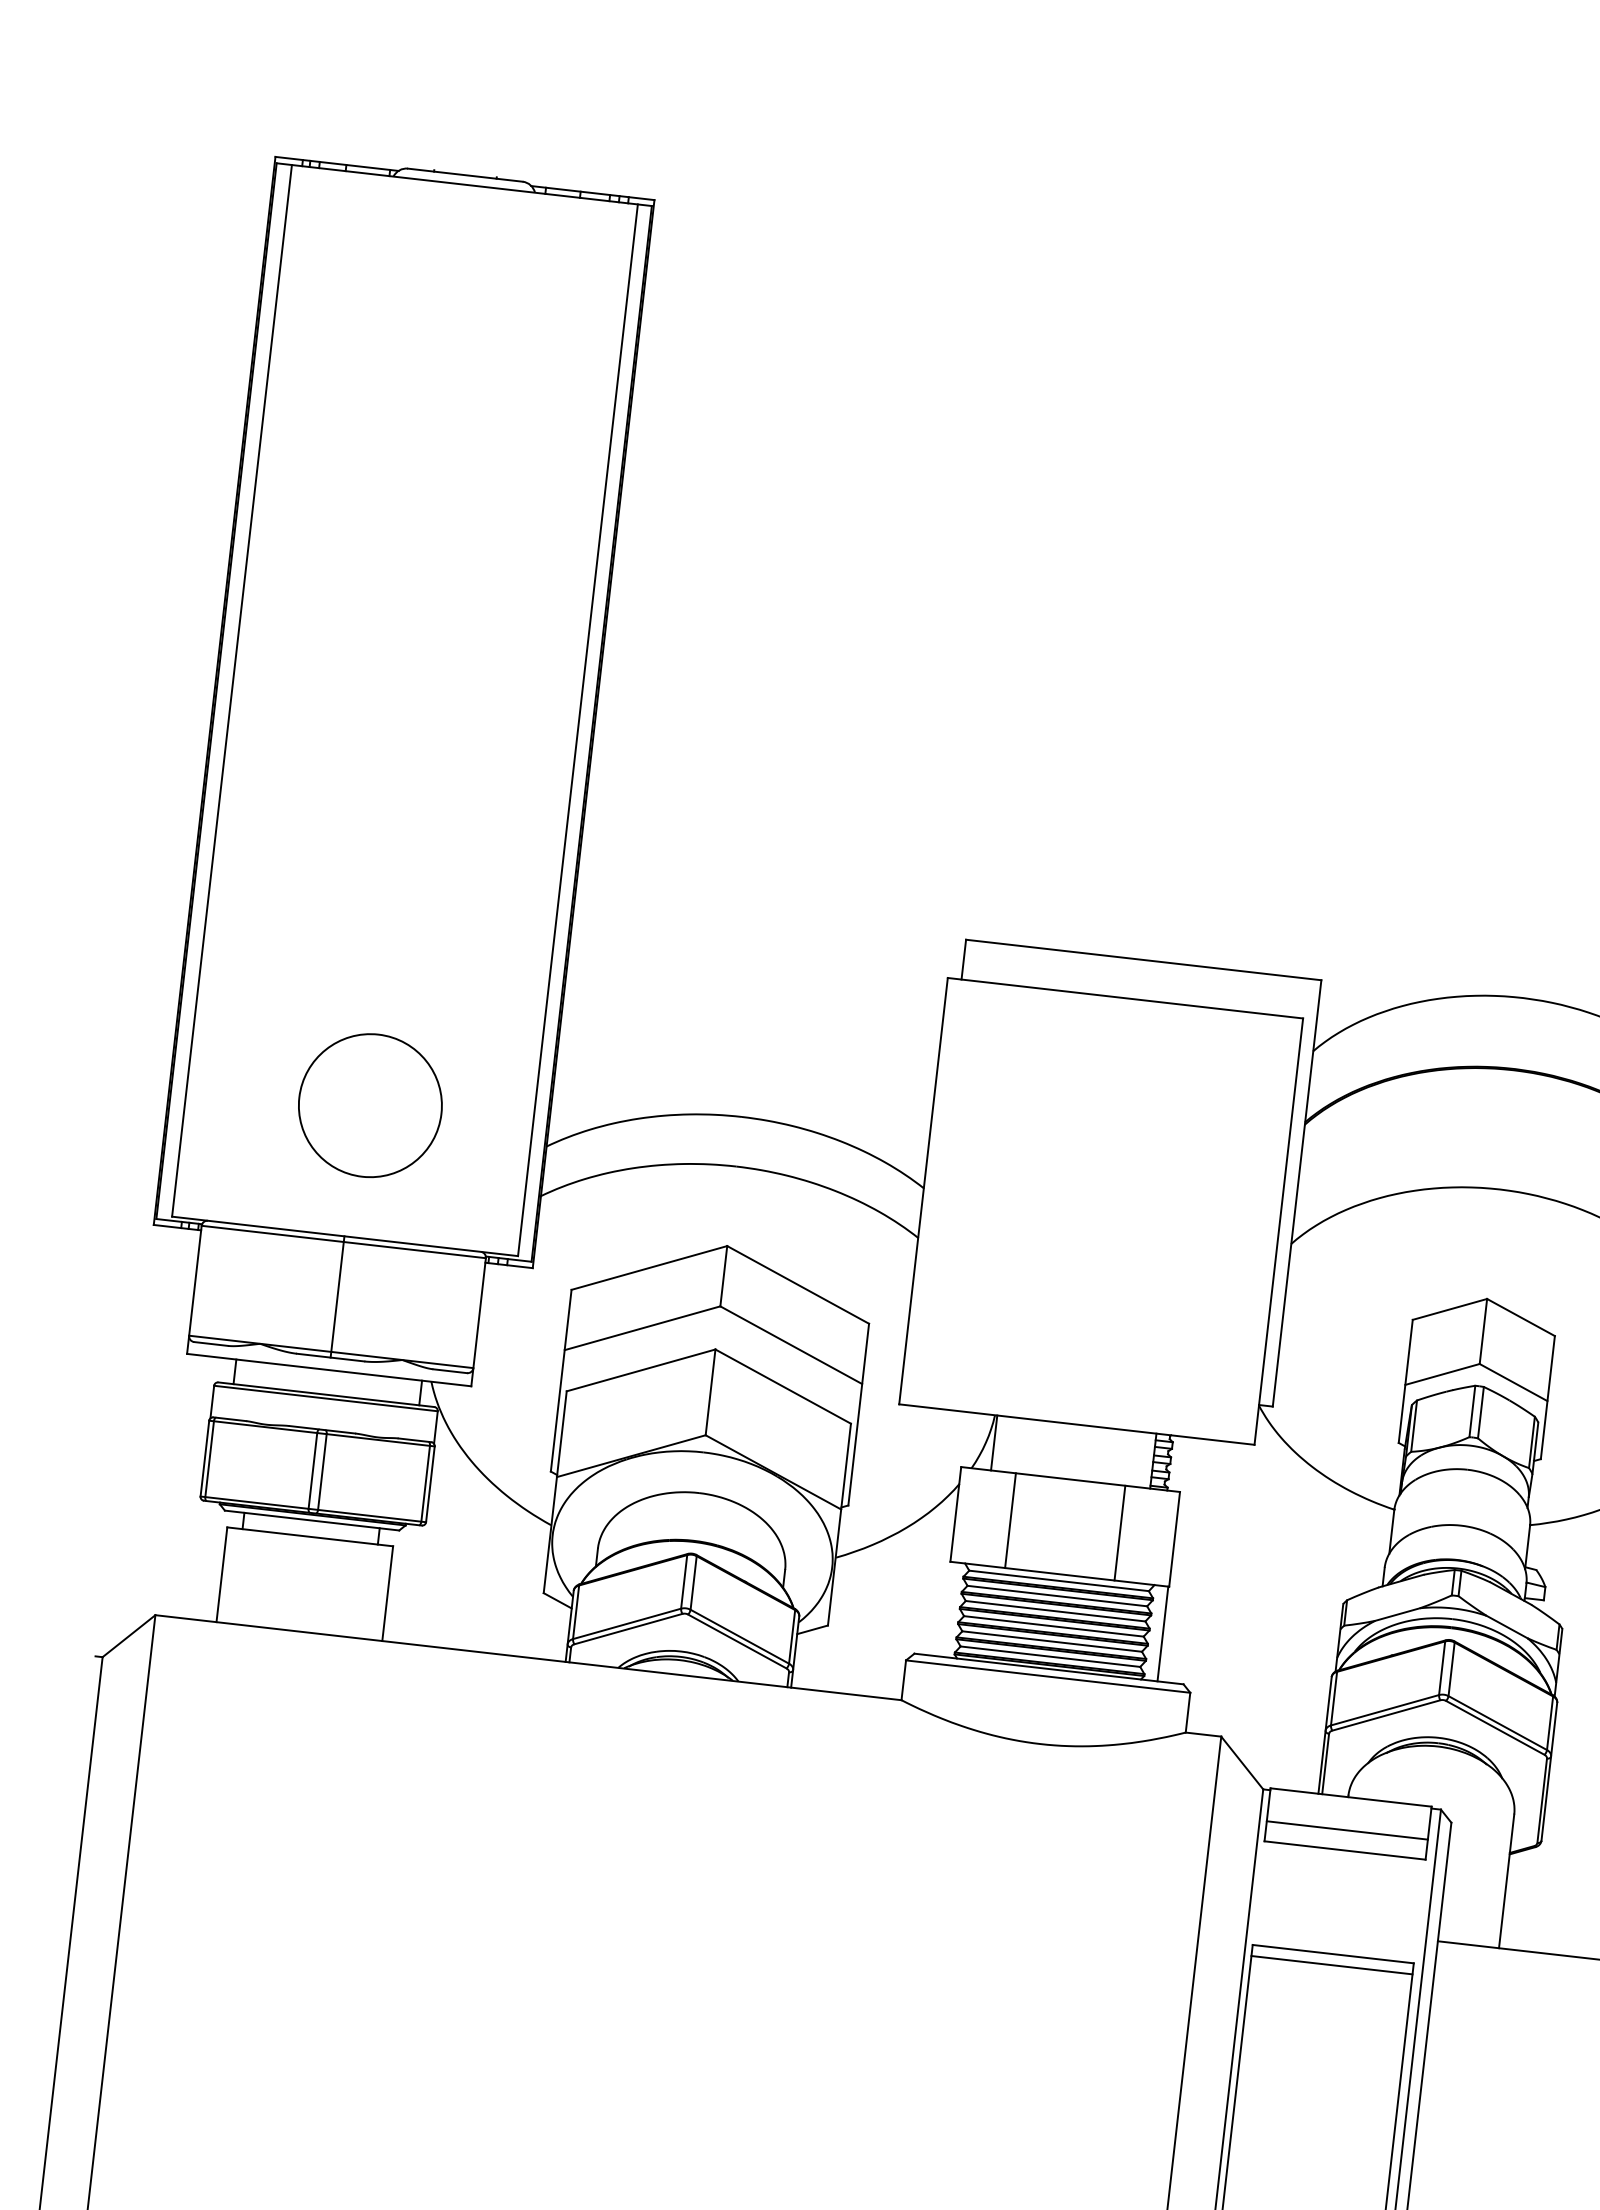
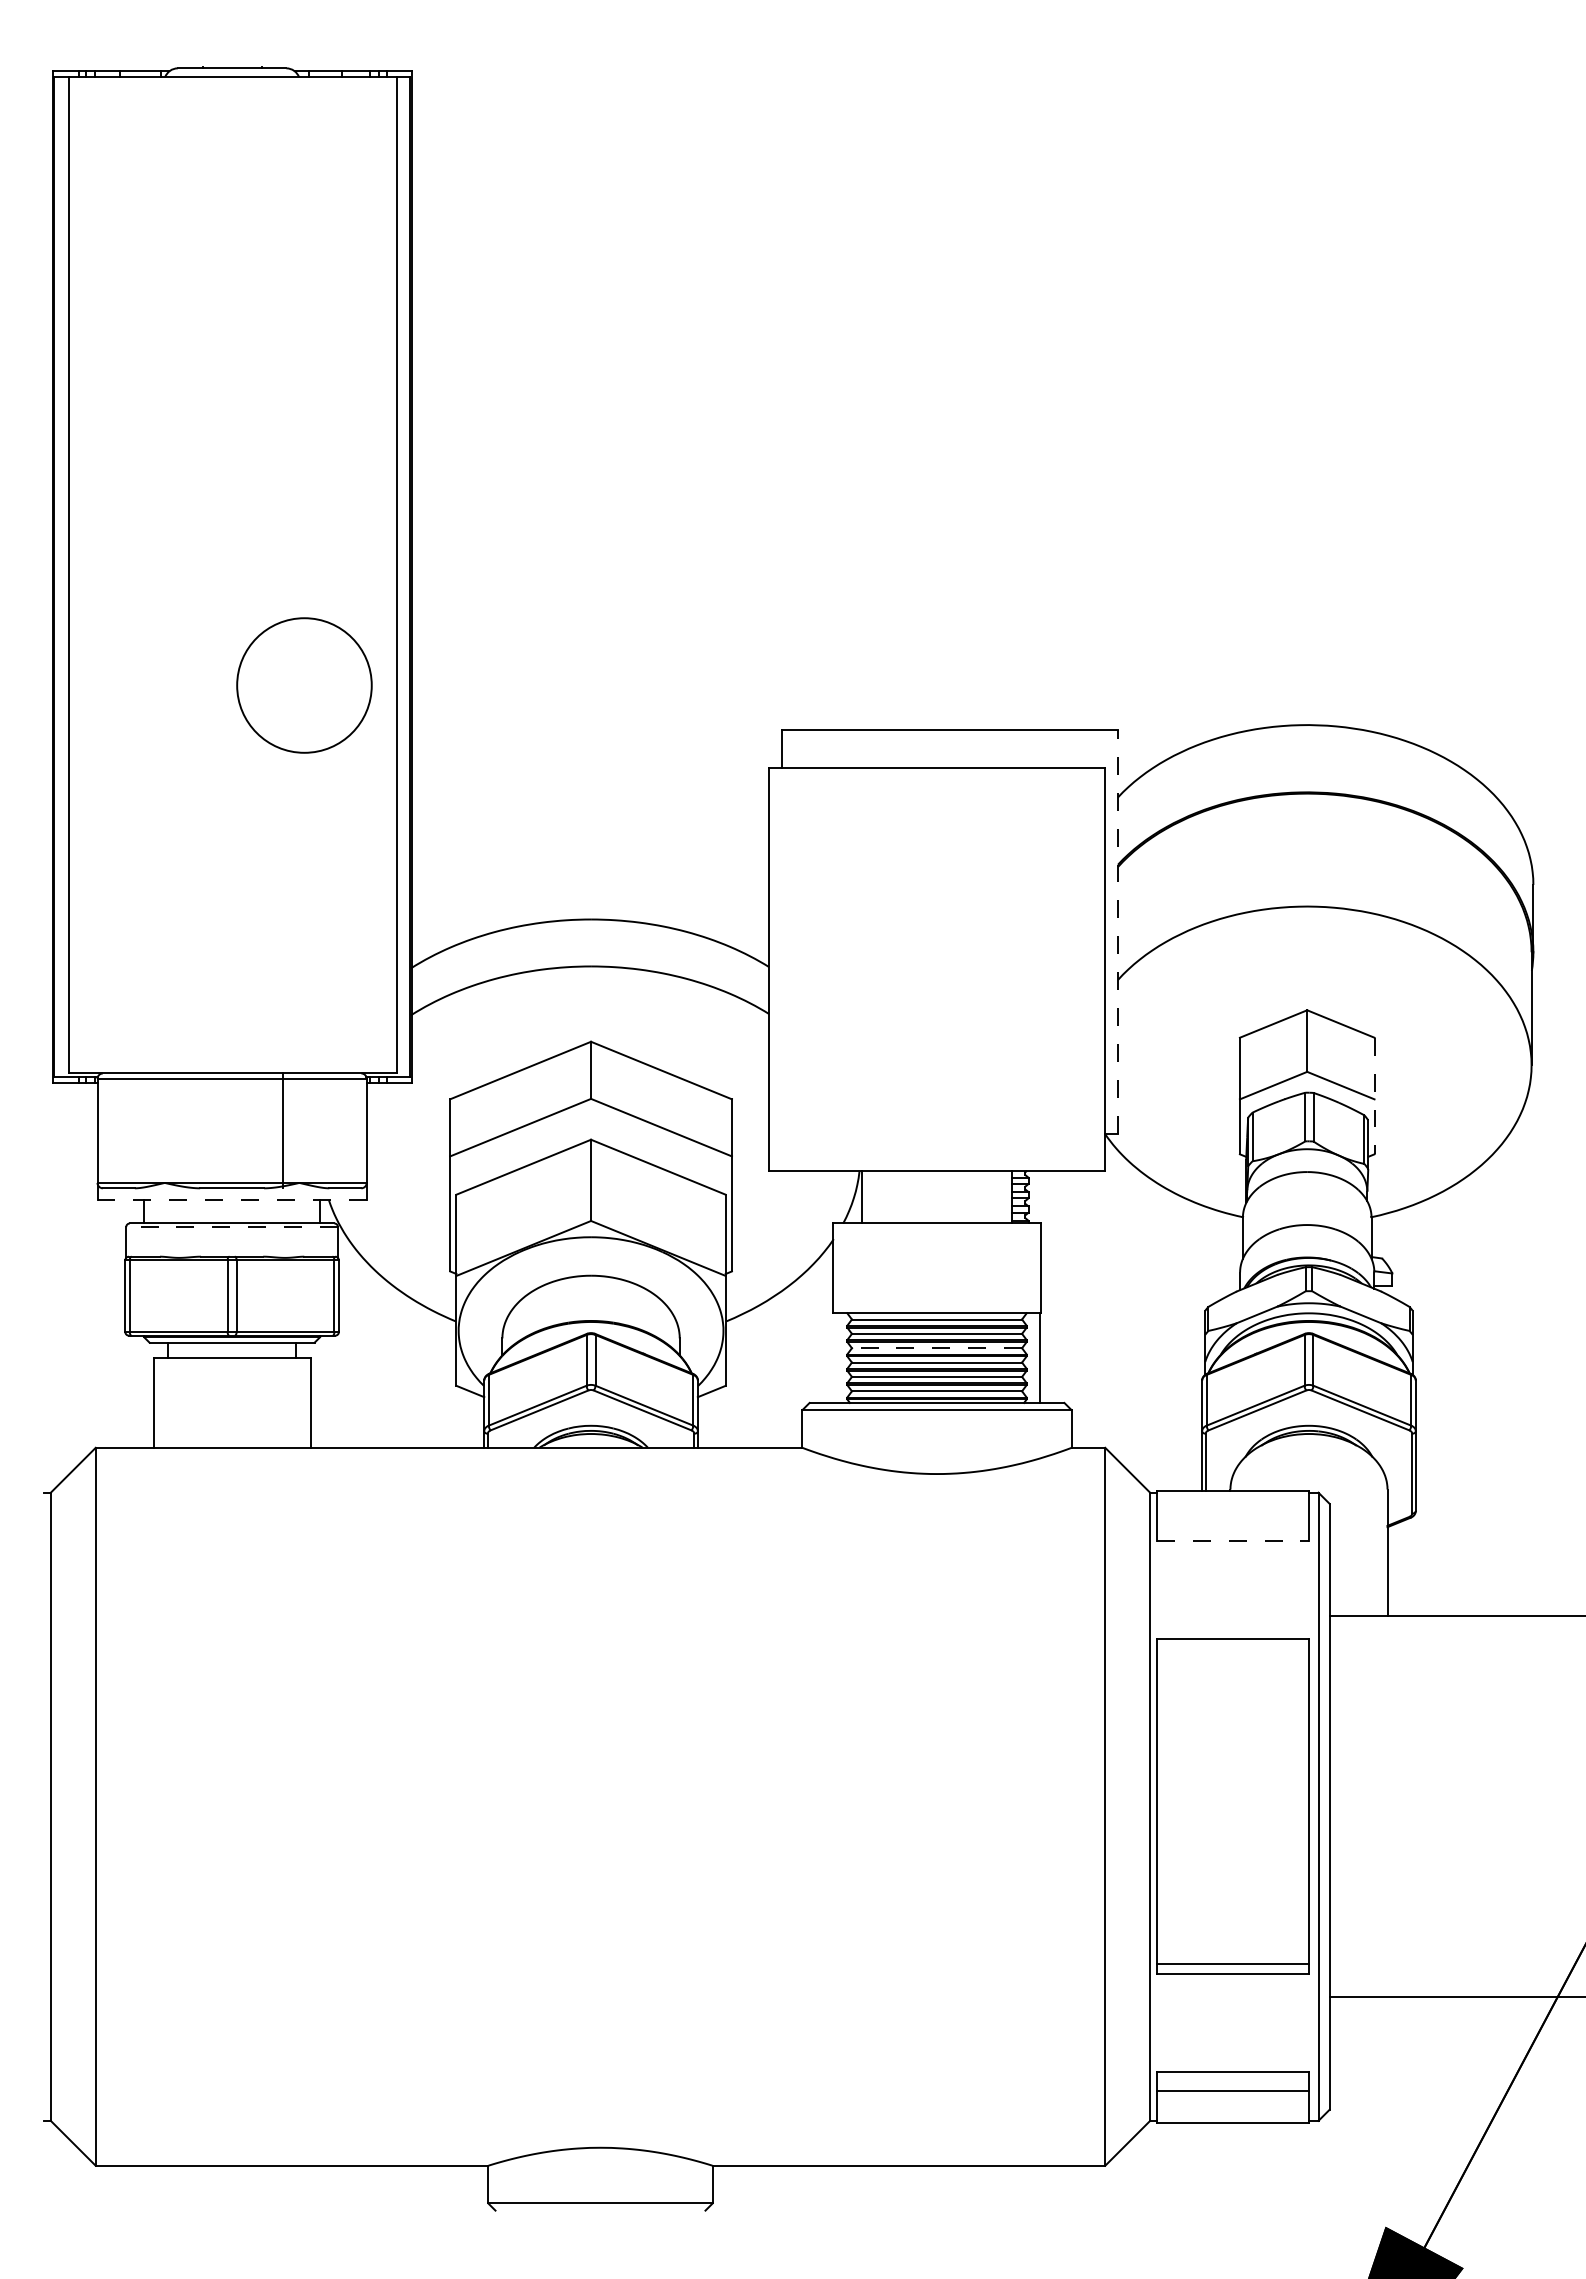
circle: (370, 1105) -> (304, 685), moved
line: (1297, 1193) -> (1118, 931), solid -> dashed
line: (337, 1296) -> (283, 1130), moved
line: (329, 1370) -> (232, 1200), solid -> dashed
line: (1547, 1398) -> (1374, 1096), solid -> dashed
line: (326, 1399) -> (232, 1227), solid -> dashed
line: (1010, 1520) -> (885, 1268), removed
line: (1119, 1533) -> (988, 1268), removed
line: (1055, 1611) -> (936, 1348), solid -> dashed
line: (1346, 1830) -> (1232, 1522), removed
line: (1345, 1850) -> (1233, 1541), solid -> dashed
line: (1331, 1964) -> (1232, 1649), removed

